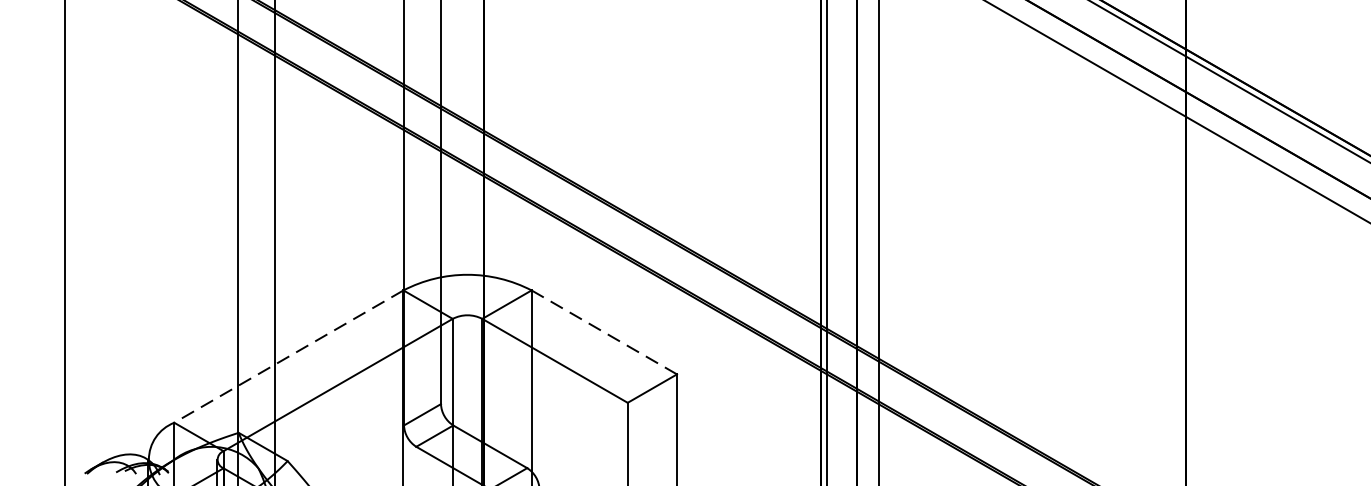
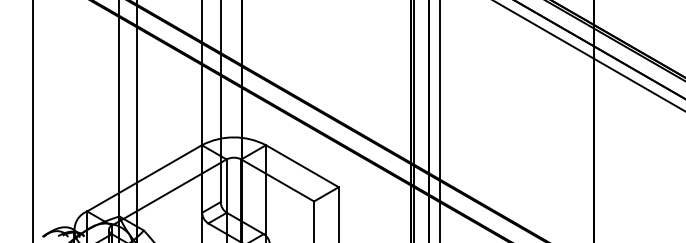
line: (604, 332) -> (302, 166), dashed -> solid
line: (288, 356) -> (144, 178), dashed -> solid

